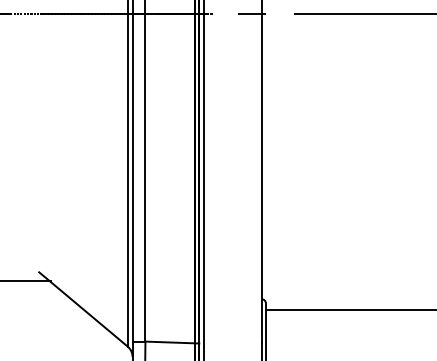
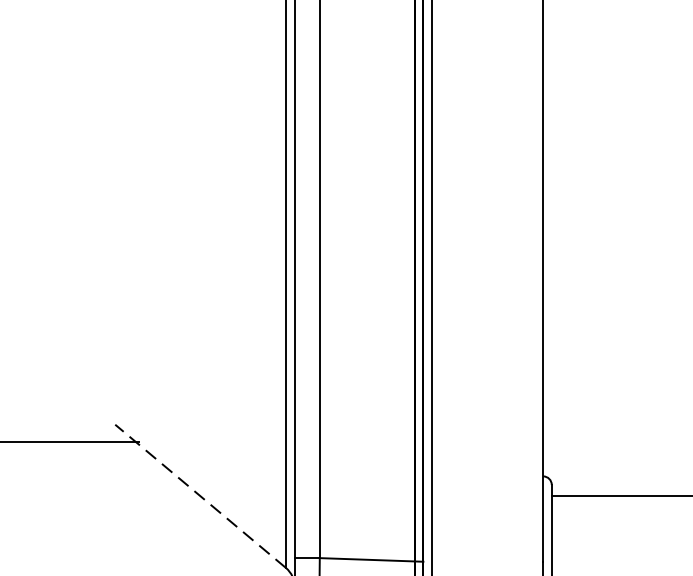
line: (83, 309) -> (200, 496), solid -> dashed

